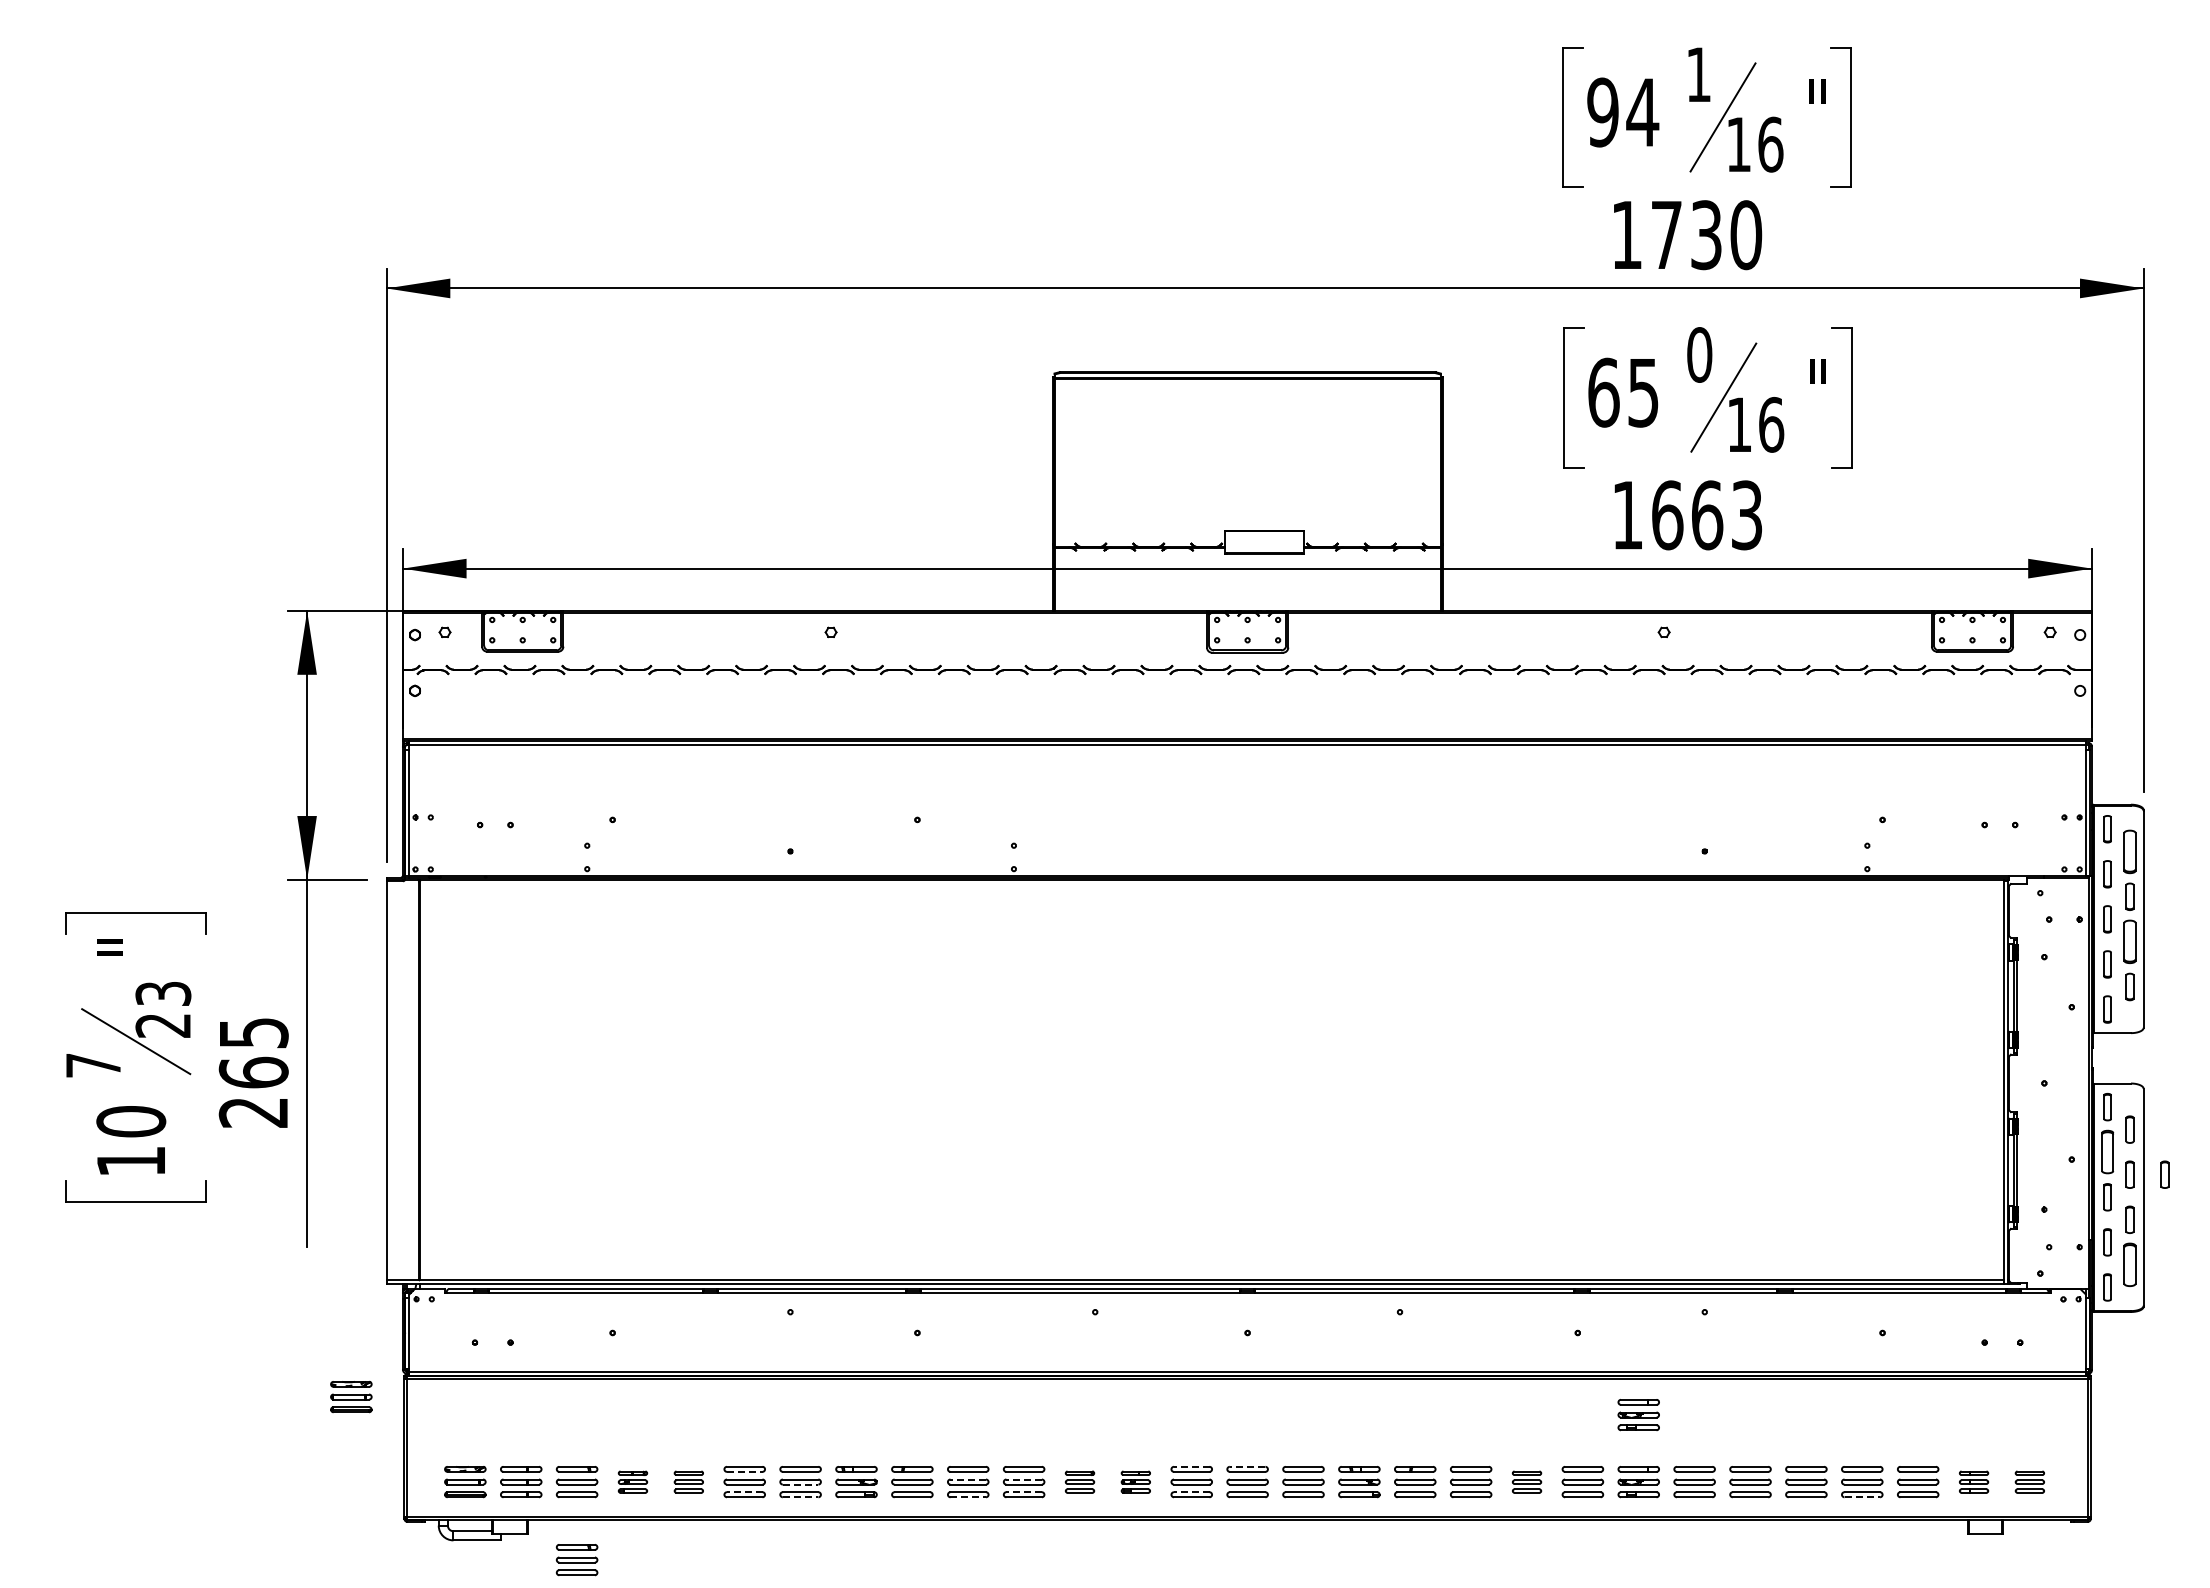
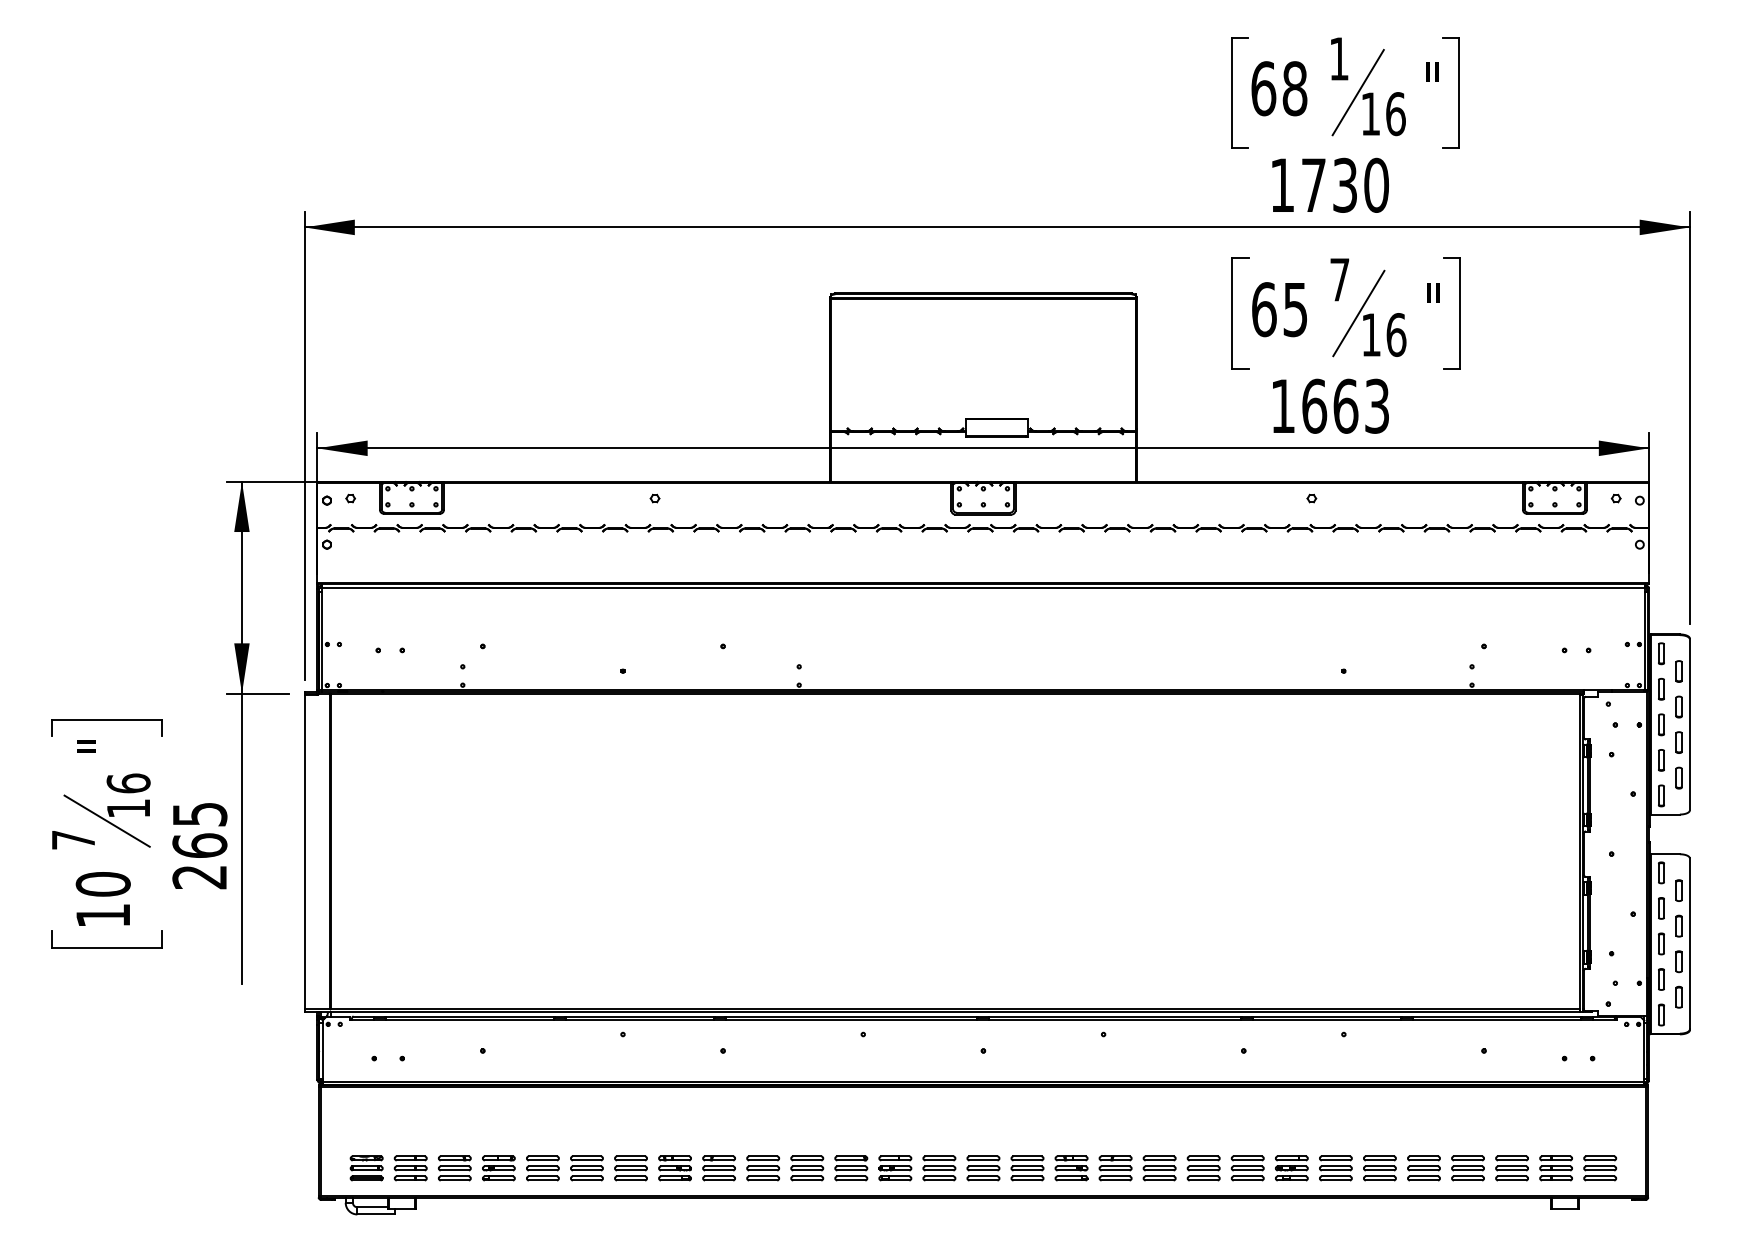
text: (1623, 112) -> (1279, 88), 94 -> 68
text: (1699, 354) -> (1339, 279), 0 -> 7
part: (2129, 851) -> (1678, 671), size x0.62
part: (2129, 941) -> (1678, 742), size x0.62
text: (163, 1009) -> (128, 795), 23 -> 16
part: (2107, 1152) -> (1661, 908), size x0.62
part: (2164, 1174) -> (1706, 925), removed
part: (2129, 1264) -> (1678, 996), size x0.62
part: (351, 1397) -> (276, 1101), removed
part: (1638, 1415) -> (1291, 1115), removed
line: (1191, 1466) -> (939, 1156), dashed -> solid
line: (1247, 1466) -> (983, 1156), dashed -> solid
line: (744, 1471) -> (586, 1160), dashed -> solid
line: (968, 1479) -> (763, 1166), dashed -> solid
line: (1024, 1479) -> (807, 1166), dashed -> solid
part: (632, 1482) -> (498, 1168), size x1.43
part: (688, 1482) -> (542, 1168), size x1.43
part: (1079, 1482) -> (850, 1168), size x1.43
part: (1135, 1482) -> (895, 1168), size x1.43
part: (1526, 1482) -> (1203, 1168), size x1.43
part: (1973, 1482) -> (1555, 1168), size x1.43
part: (2029, 1482) -> (1599, 1168), size x1.43
line: (800, 1484) -> (630, 1170), dashed -> solid
line: (744, 1492) -> (586, 1176), dashed -> solid
line: (1024, 1492) -> (807, 1176), dashed -> solid
line: (1191, 1492) -> (939, 1176), dashed -> solid
line: (800, 1497) -> (630, 1180), dashed -> solid
line: (968, 1497) -> (763, 1180), dashed -> solid
line: (1862, 1497) -> (1468, 1180), dashed -> solid
part: (576, 1560) -> (454, 1230), removed

